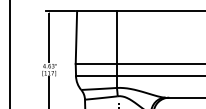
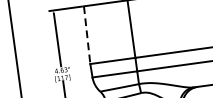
line: (76, 38) -> (87, 36), solid -> dashed

